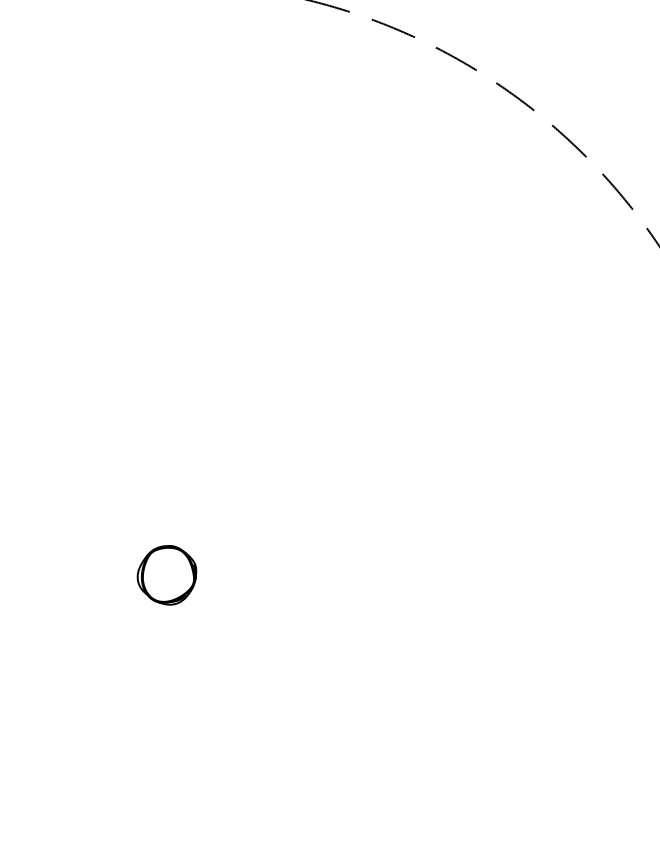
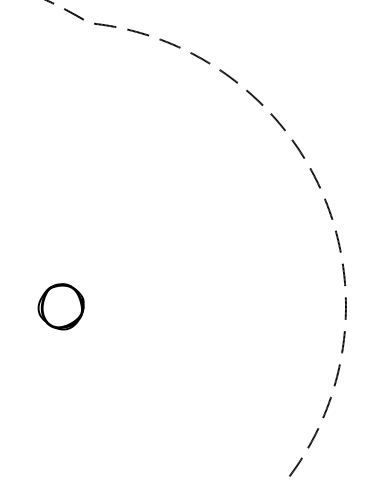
part: (166, 576) -> (60, 307), size x1.6

